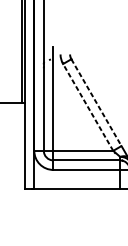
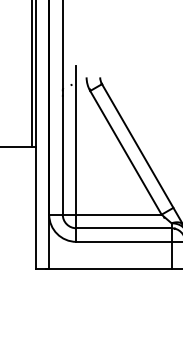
line: (96, 102) -> (137, 146), dashed -> solid
line: (87, 107) -> (125, 152), dashed -> solid

